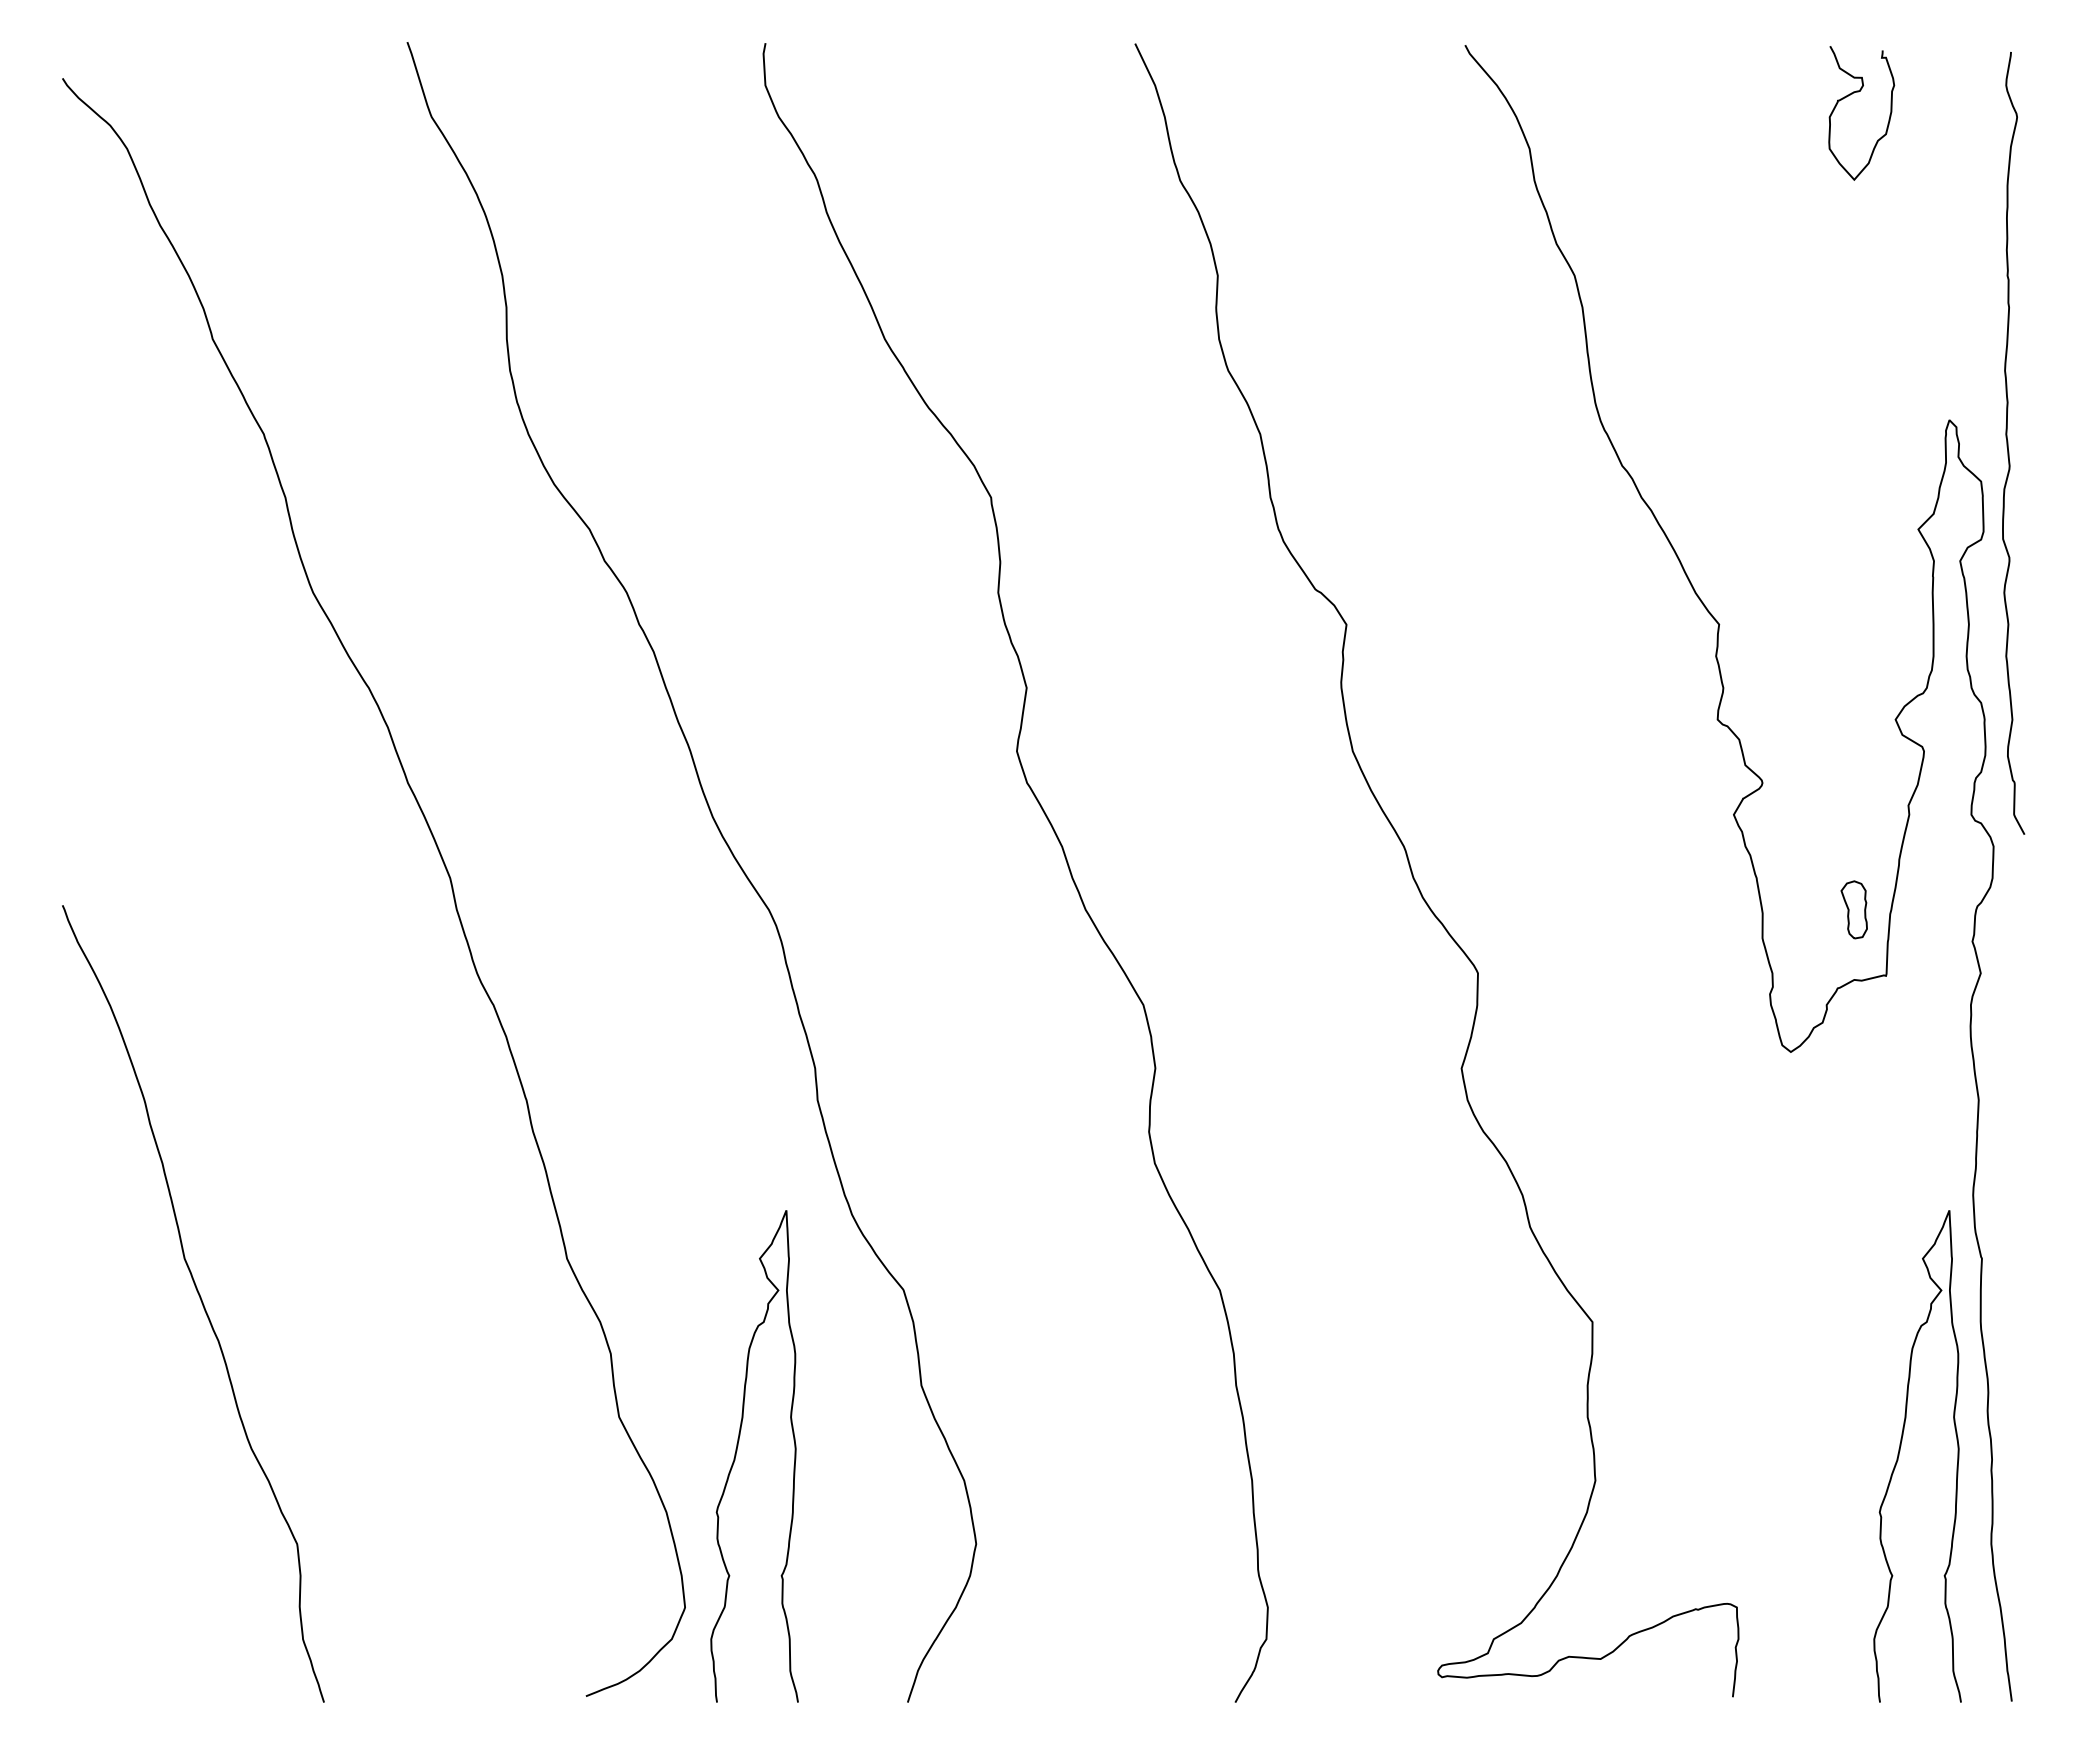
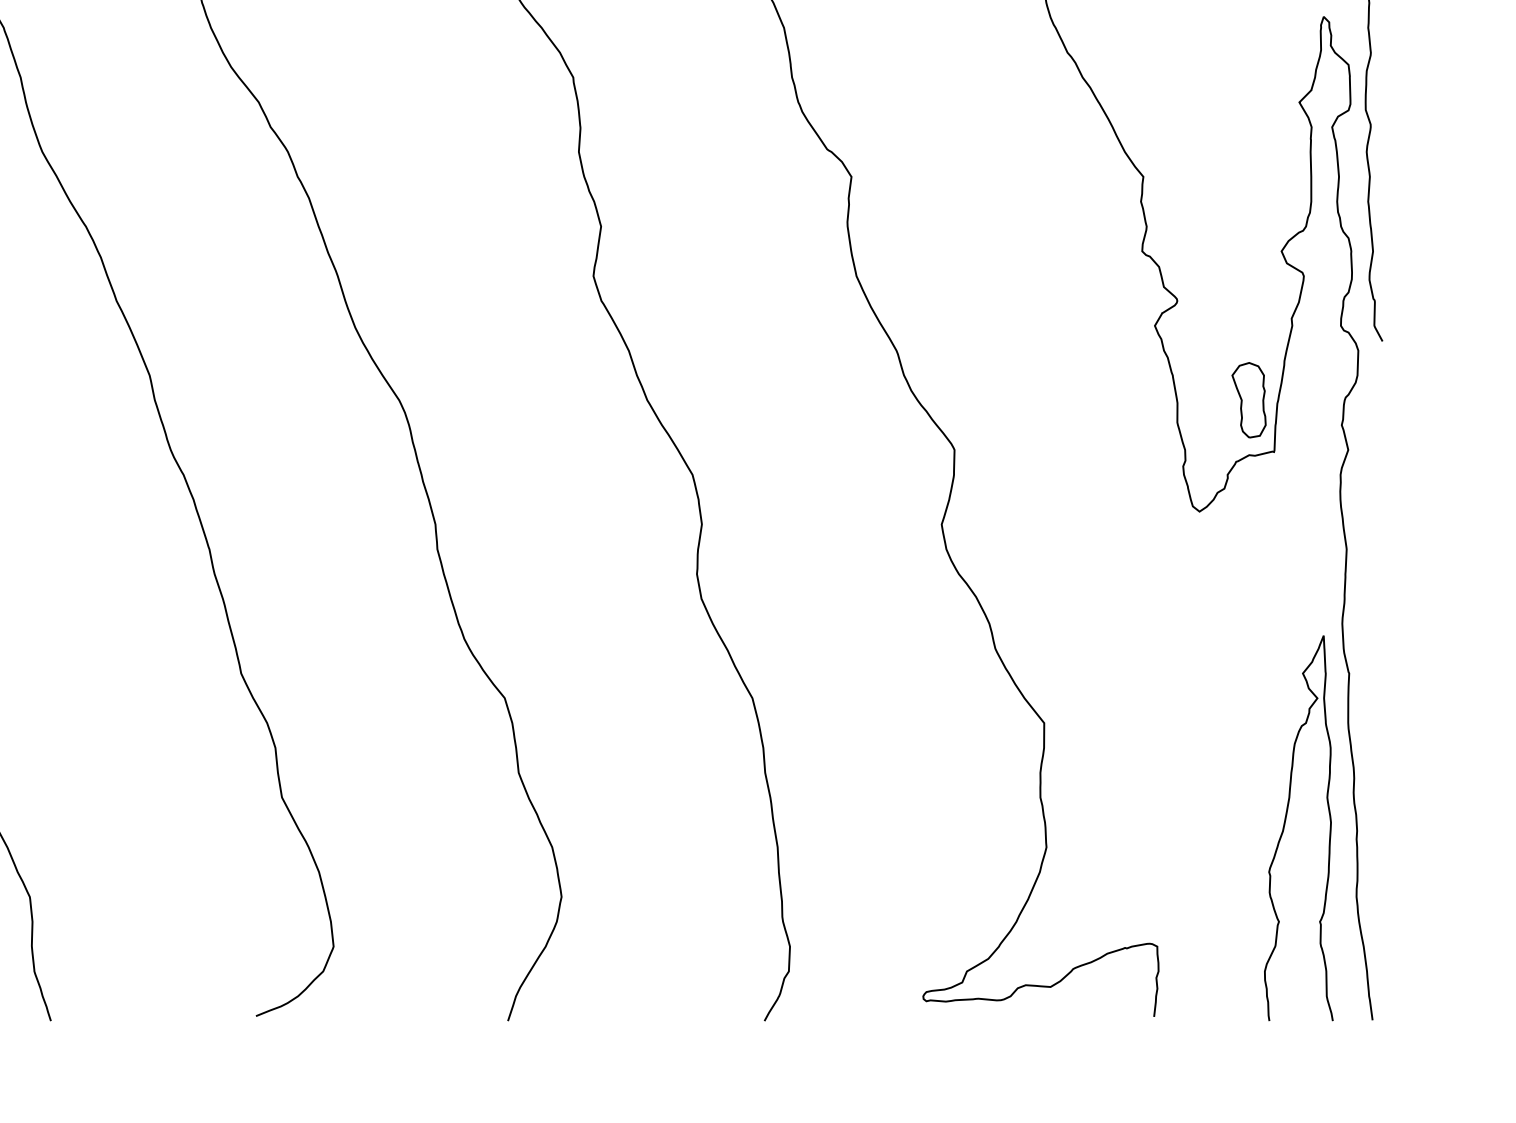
part: (1854, 909) -> (1249, 400), size x1.67
curve: (737, 1451) -> (374, 824), removed

